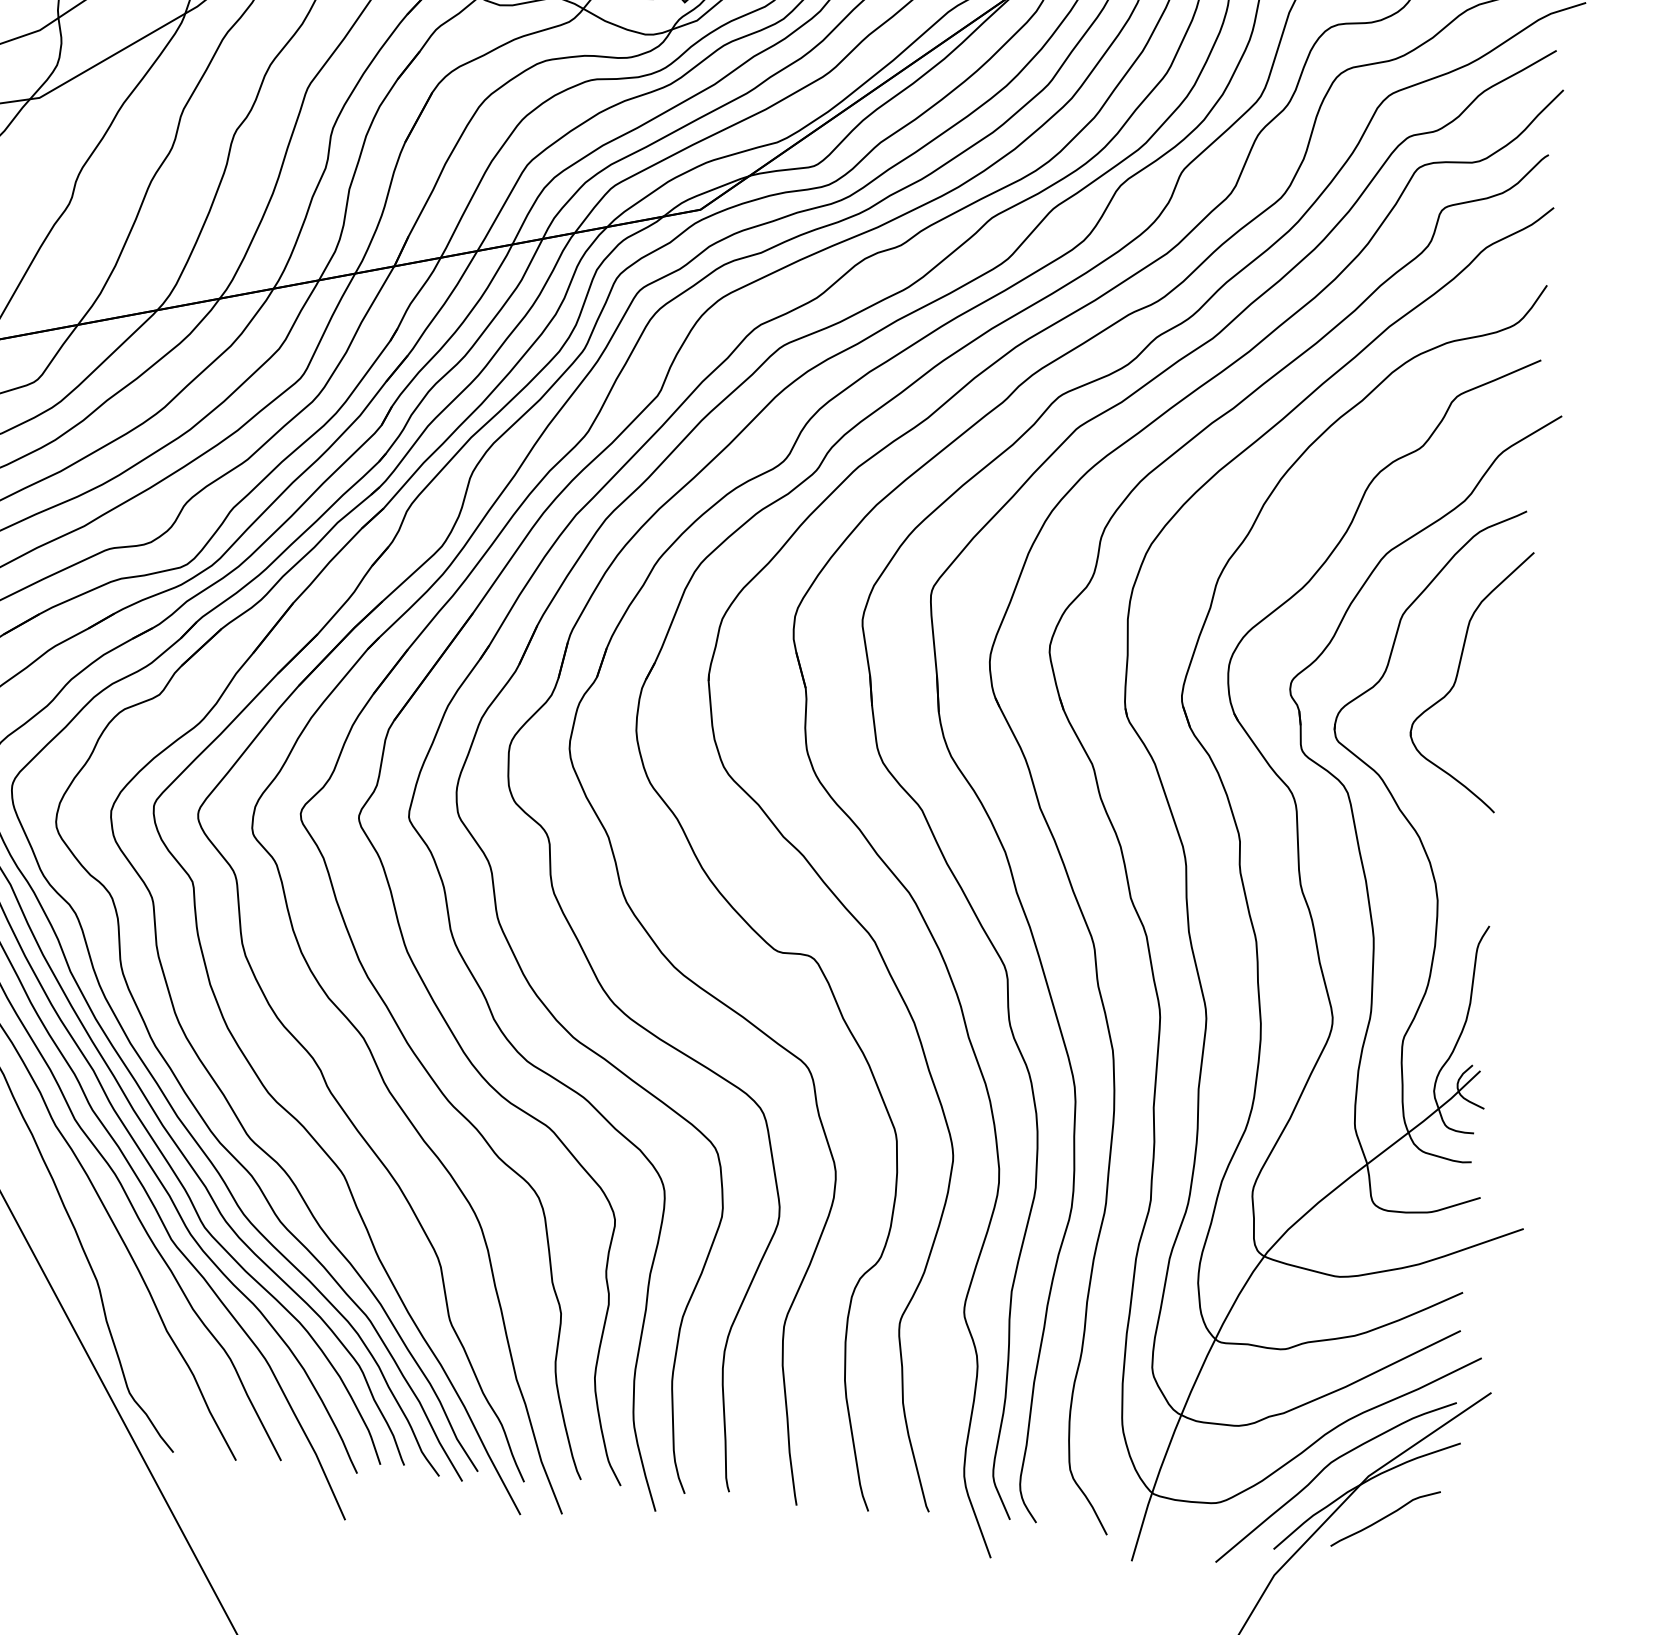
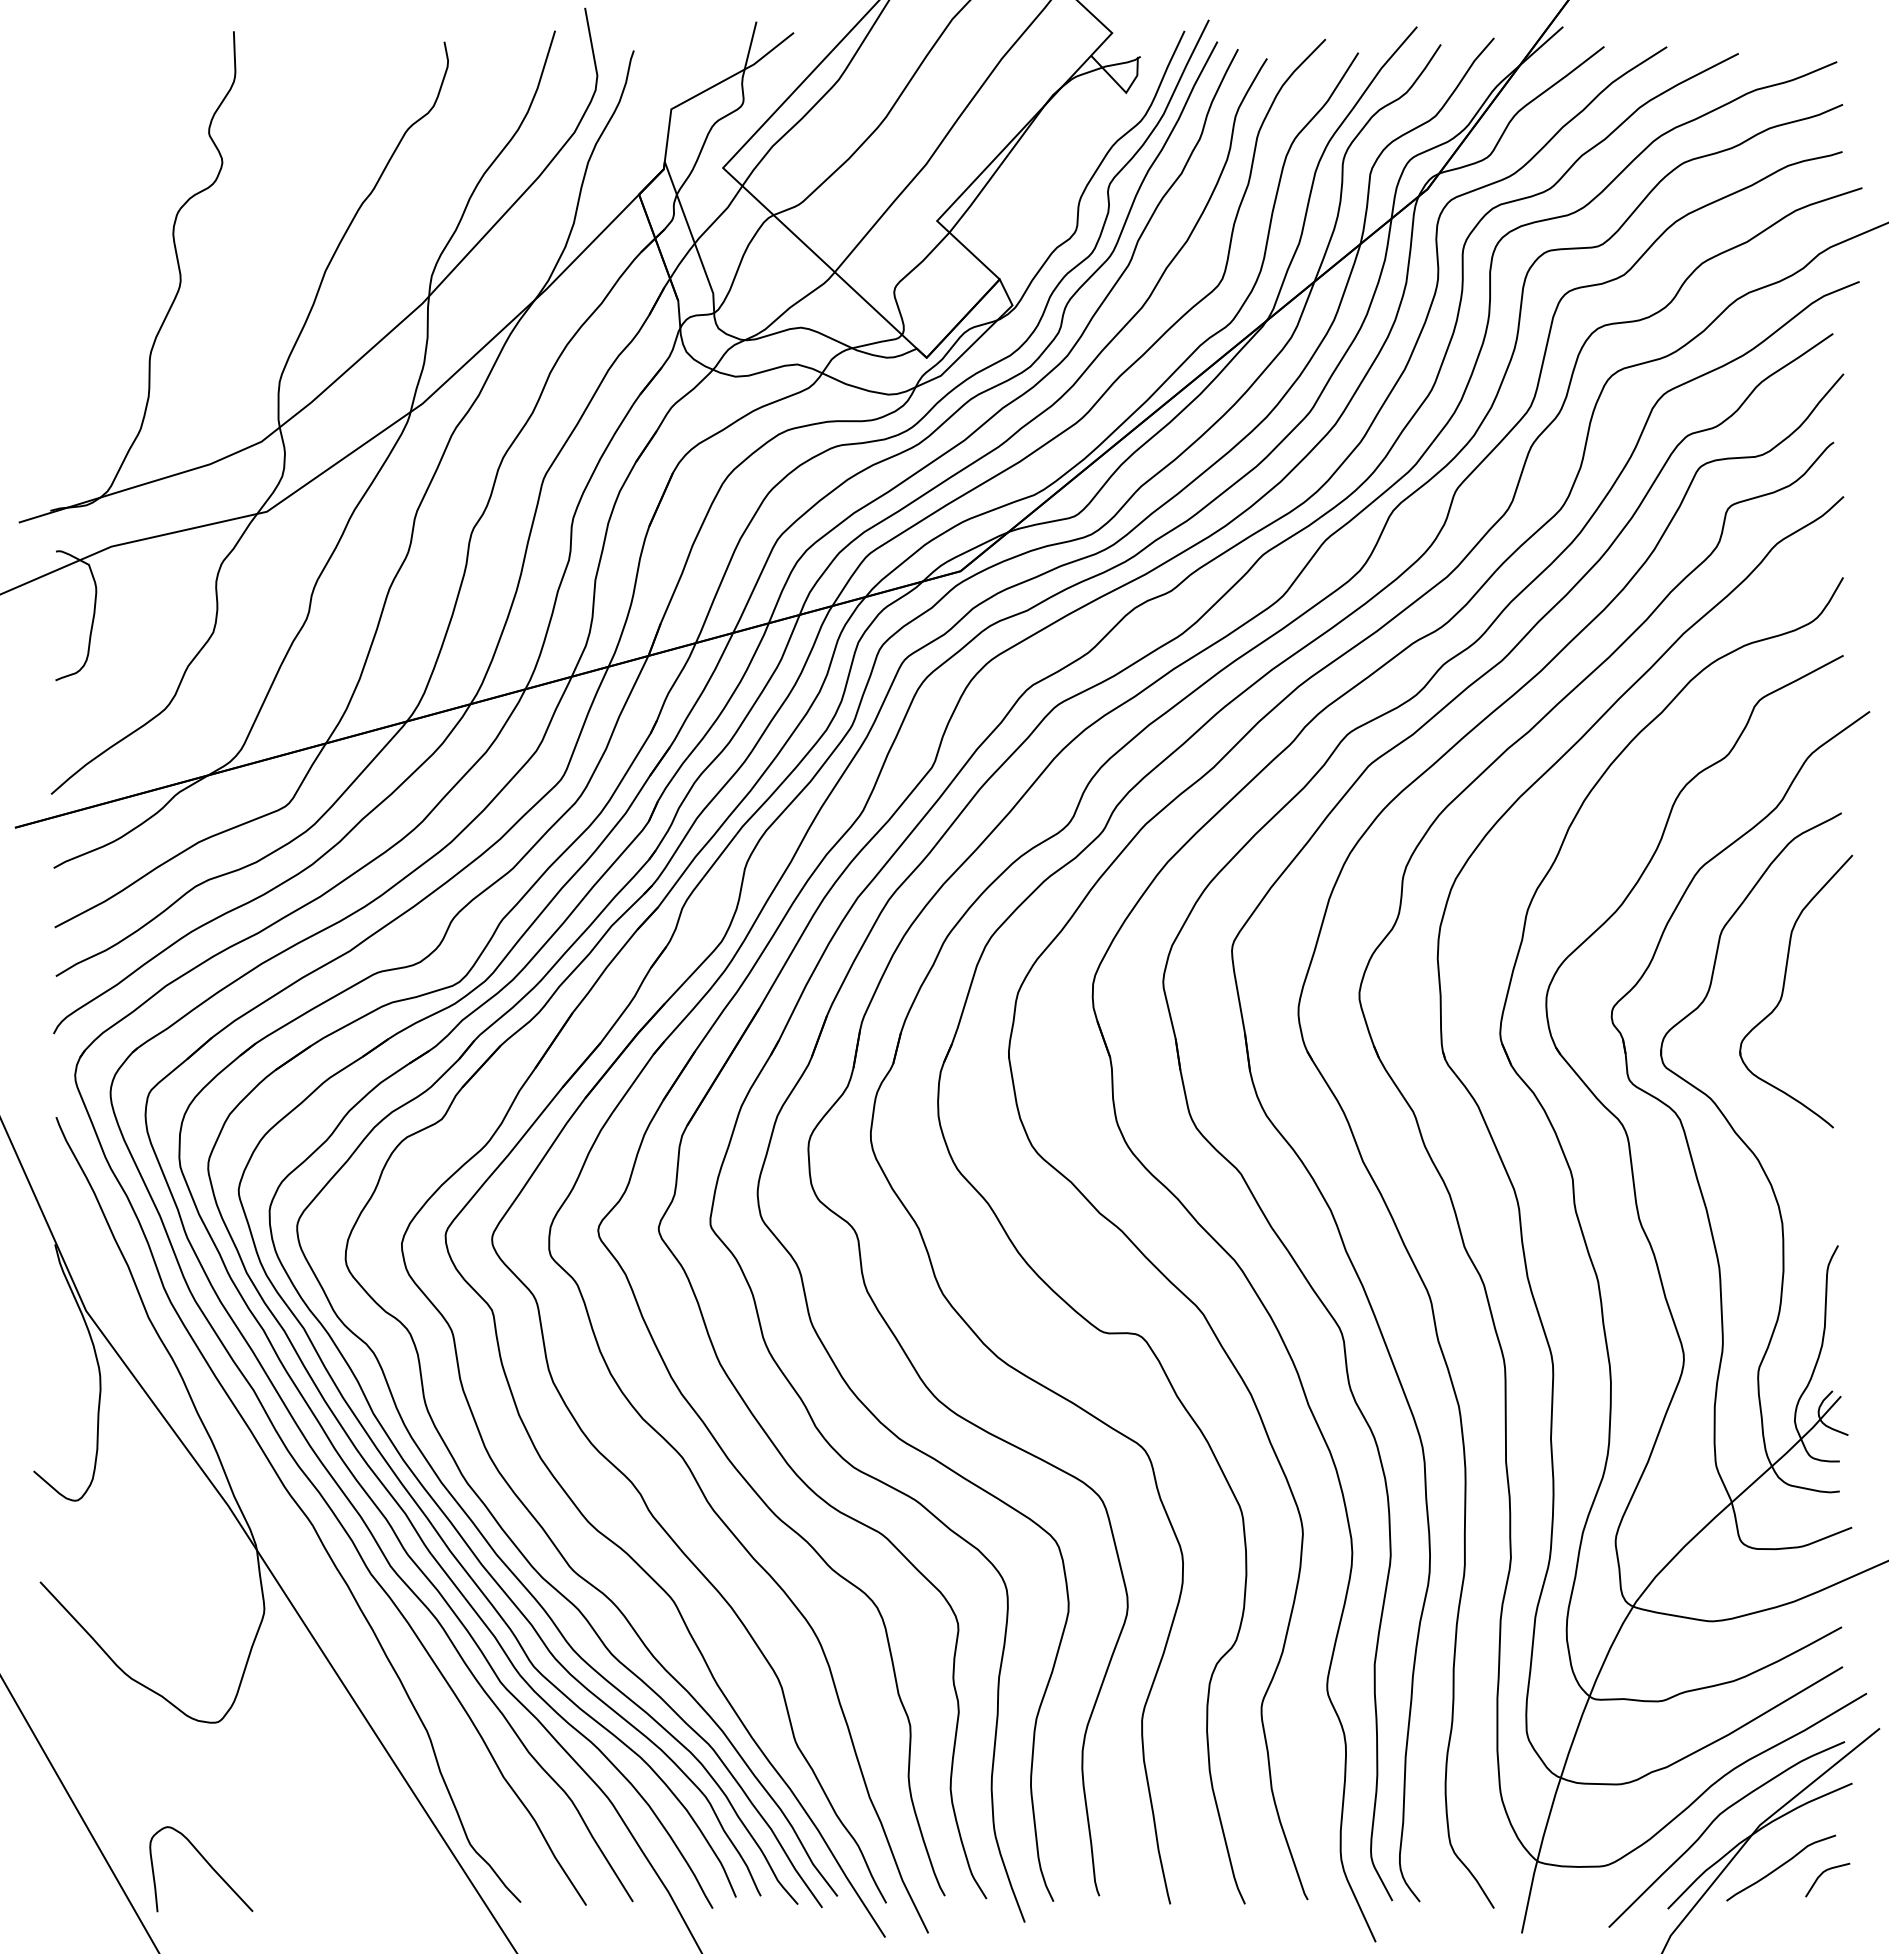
curve: (1424, 1528) -> (1822, 1874), added

